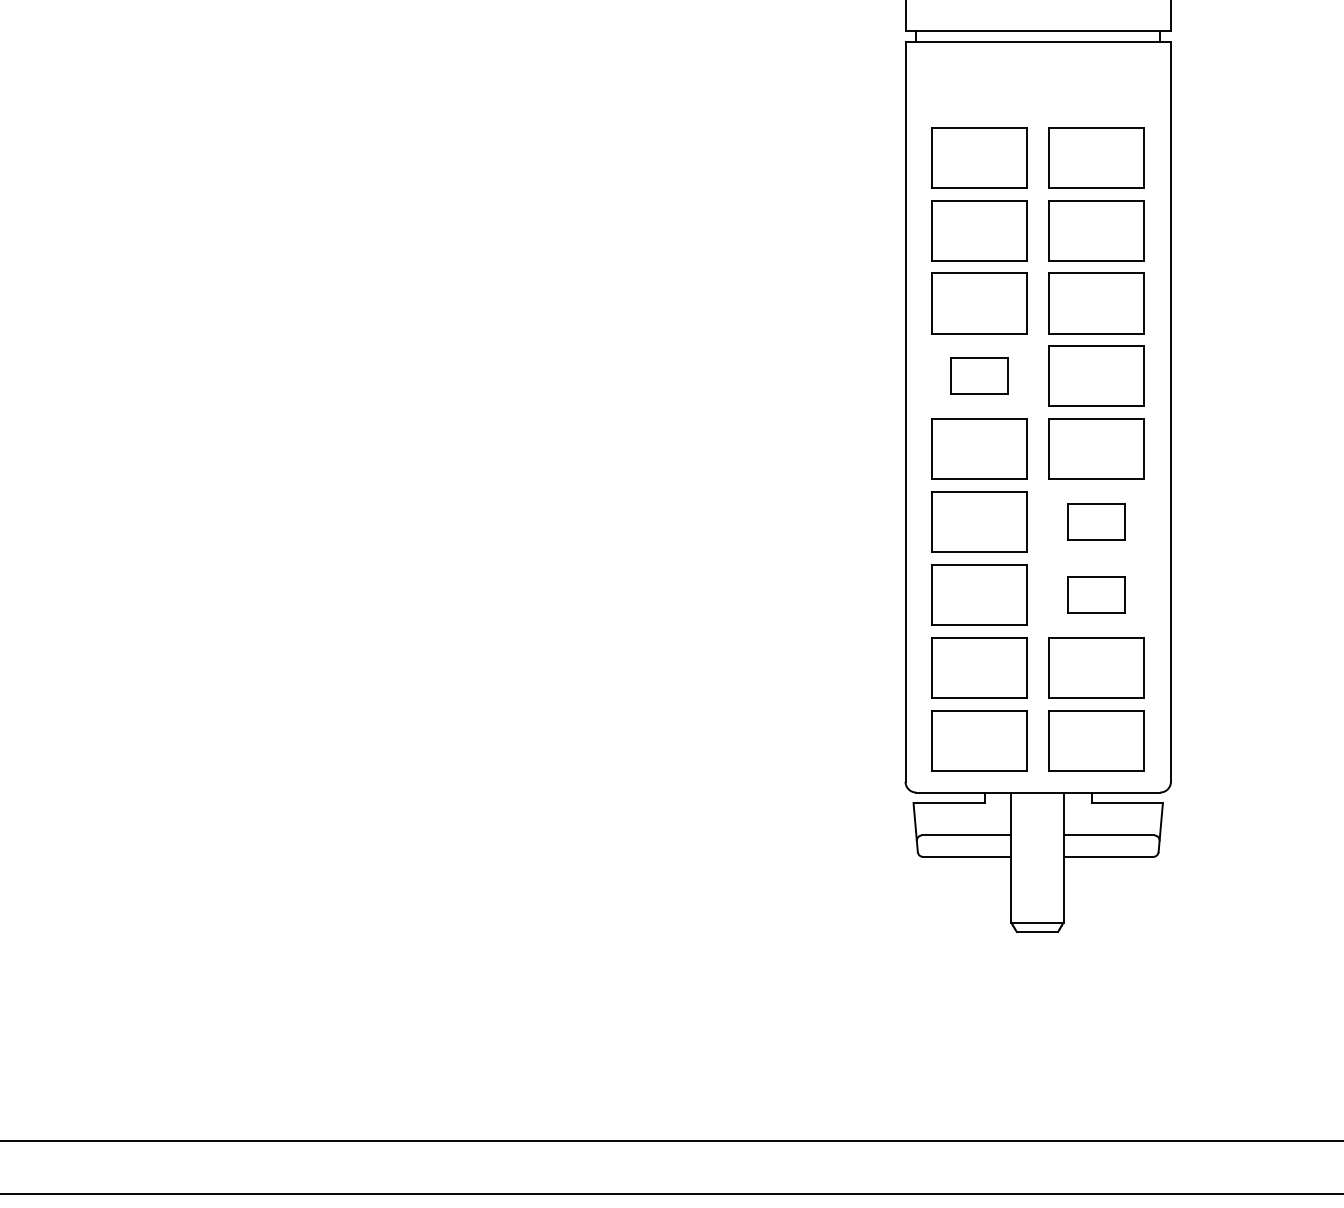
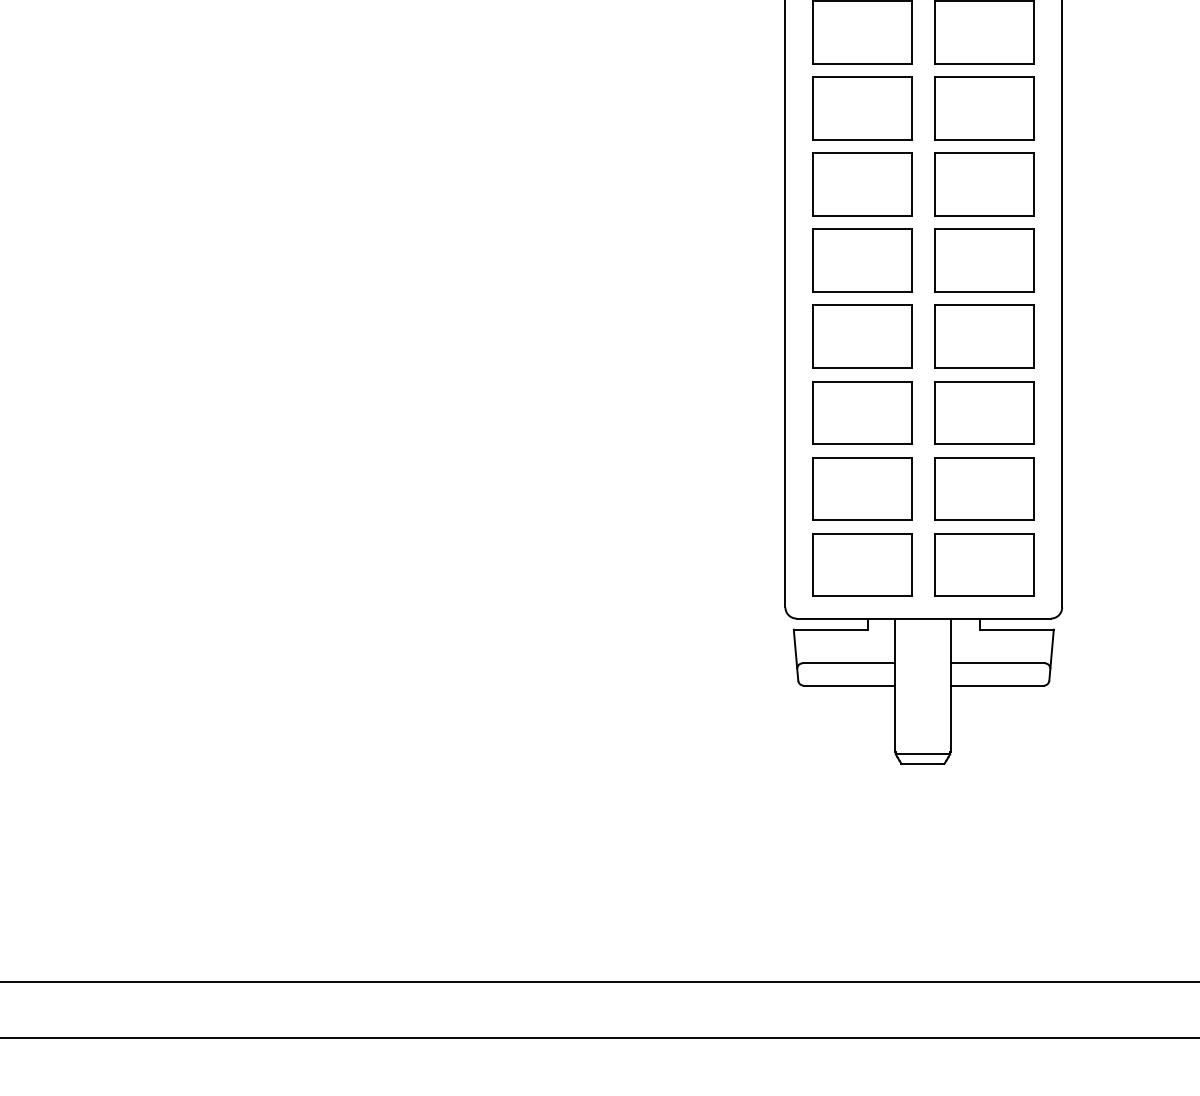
part: (979, 375) -> (862, 183), size x1.67
part: (1096, 521) -> (984, 335), size x1.67
part: (1096, 594) -> (984, 412), size x1.67

